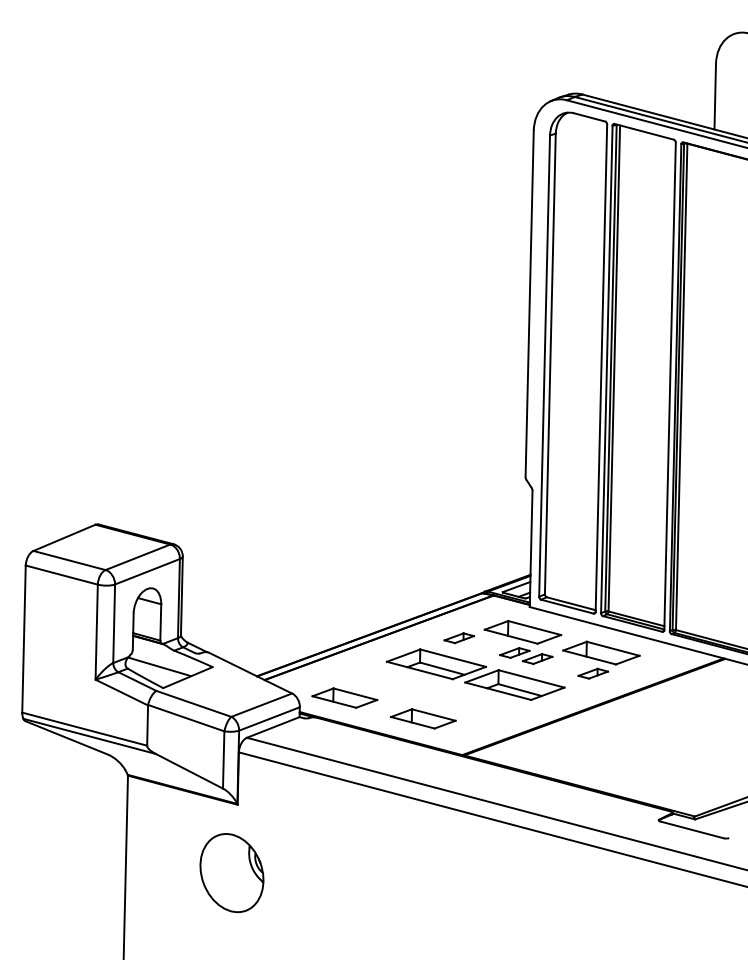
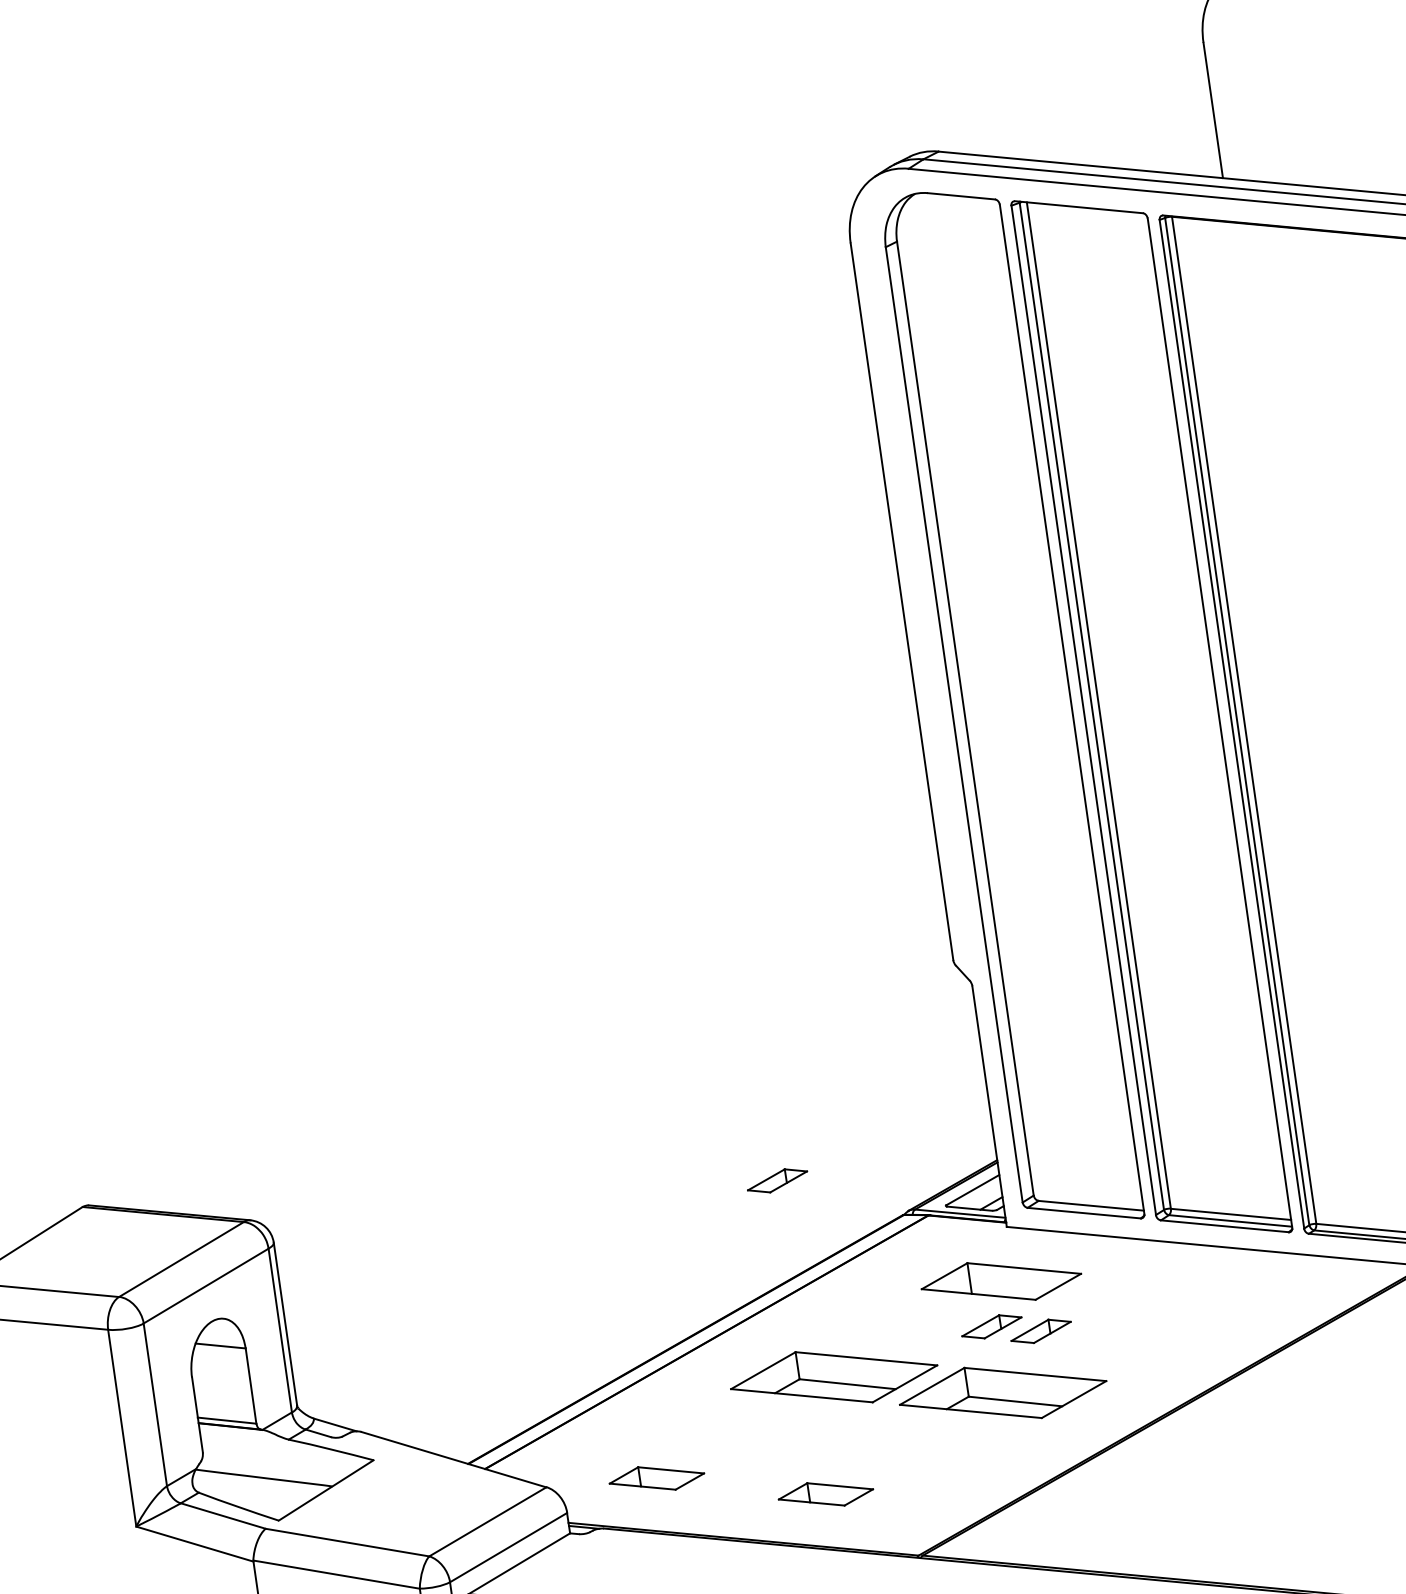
part: (458, 638) -> (776, 1181), moved
part: (601, 659) -> (1172, 1310), removed
part: (344, 697) -> (655, 1477), size x0.7
part: (423, 718) -> (826, 1493), size x0.7

